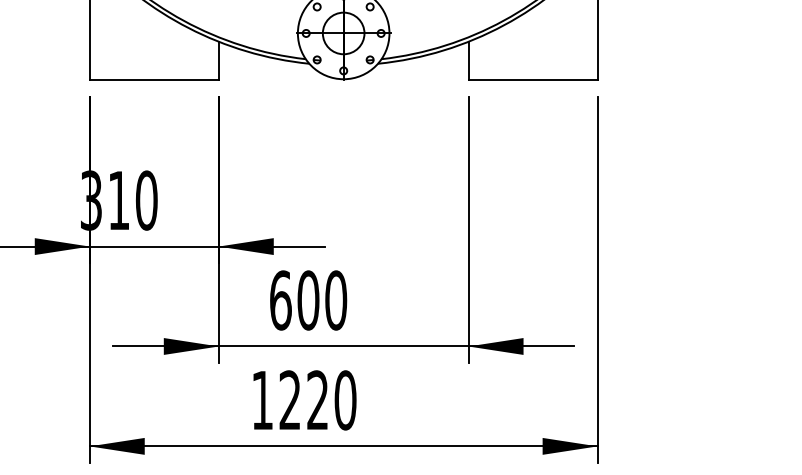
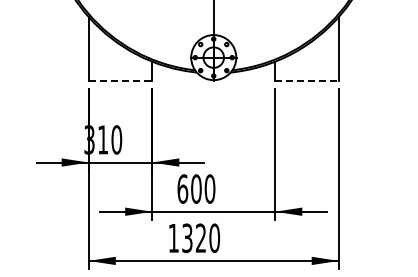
line: (154, 79) -> (120, 80), solid -> dashed
line: (534, 79) -> (307, 80), solid -> dashed
text: (290, 400) -> (187, 238), 1220 -> 1320

